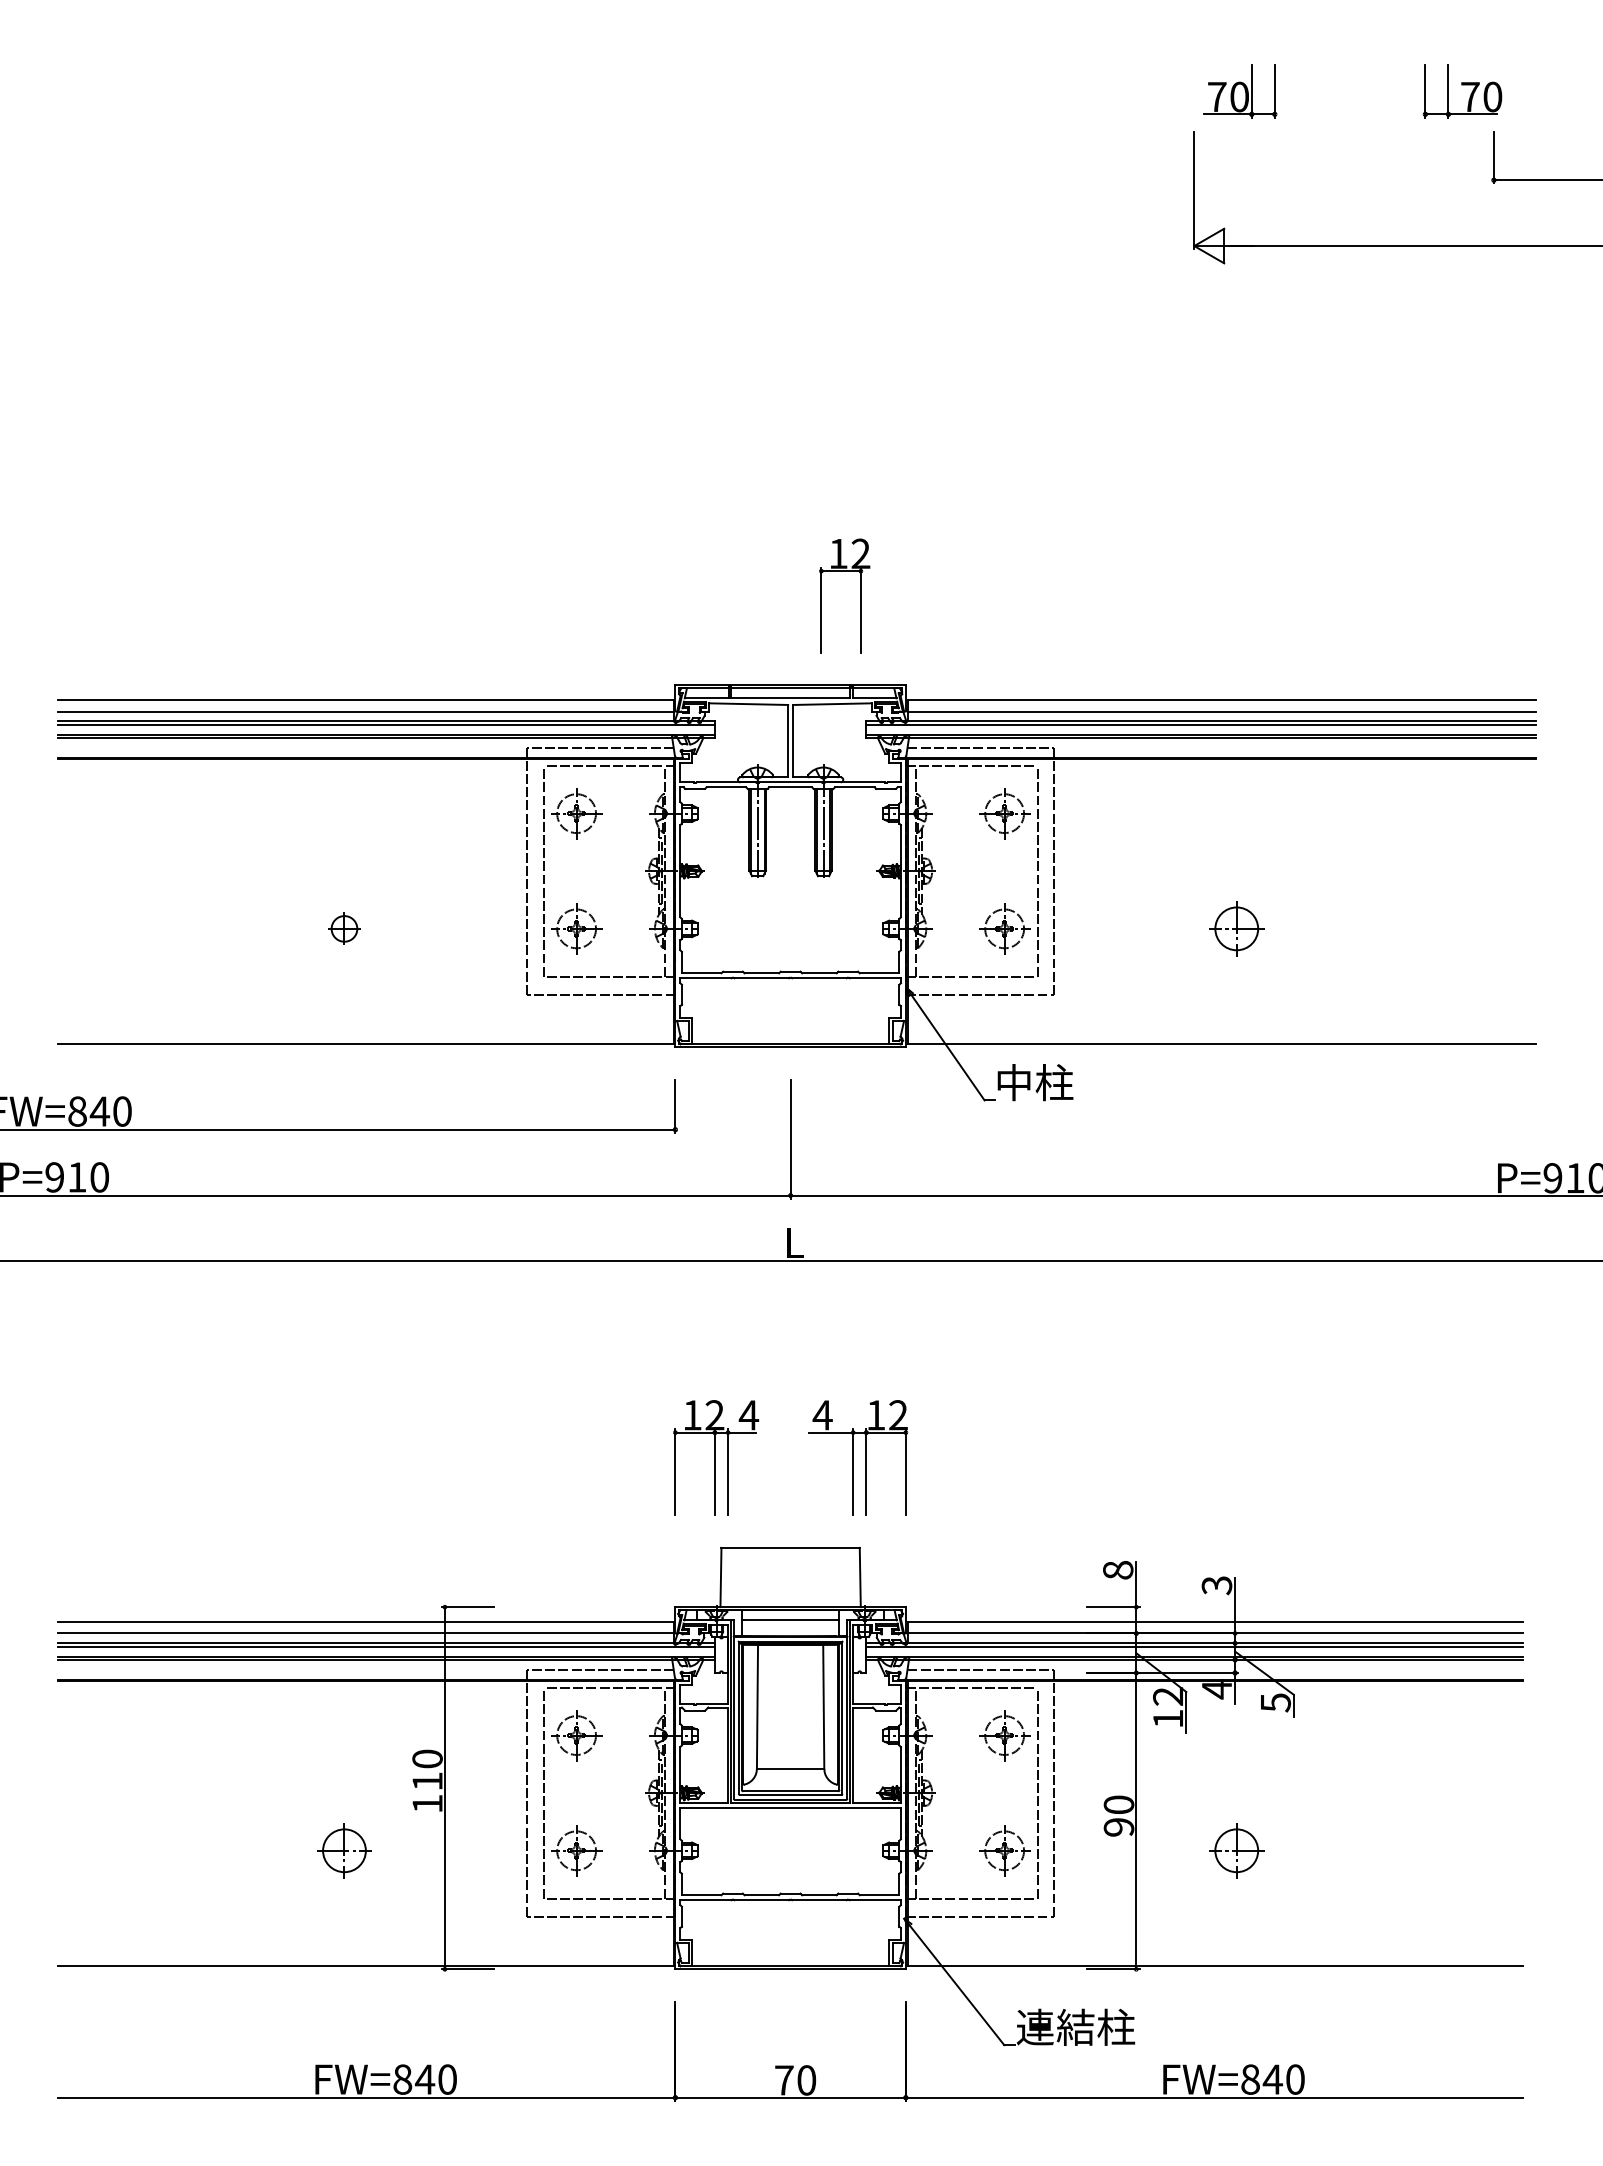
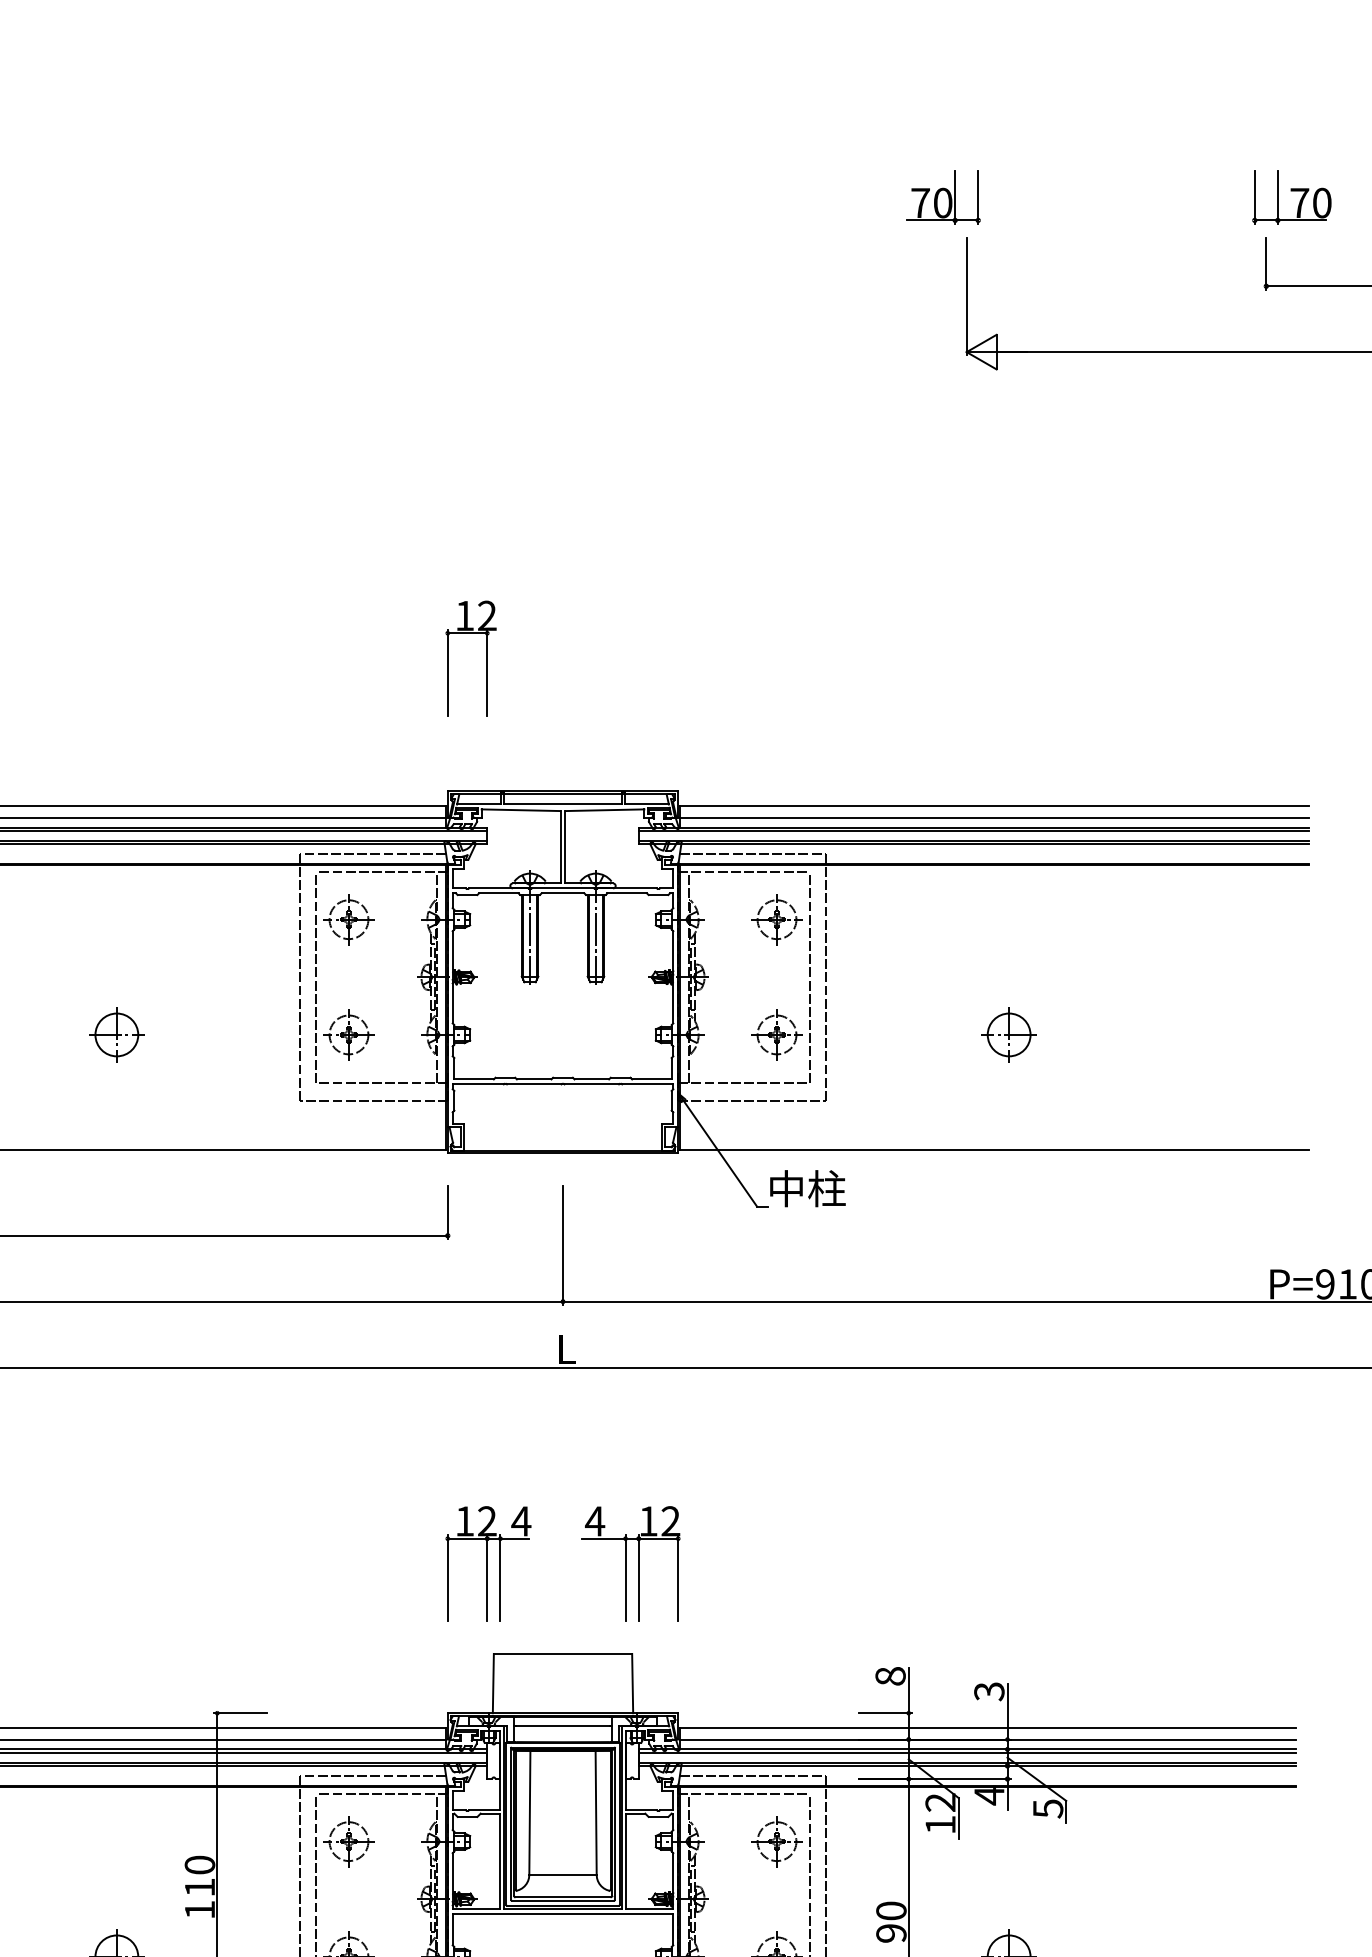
part: (1240, 91) -> (943, 197), moved
part: (1462, 91) -> (1291, 197), moved
part: (860, 595) -> (486, 657), moved
part: (344, 928) -> (116, 1034), size x1.67

